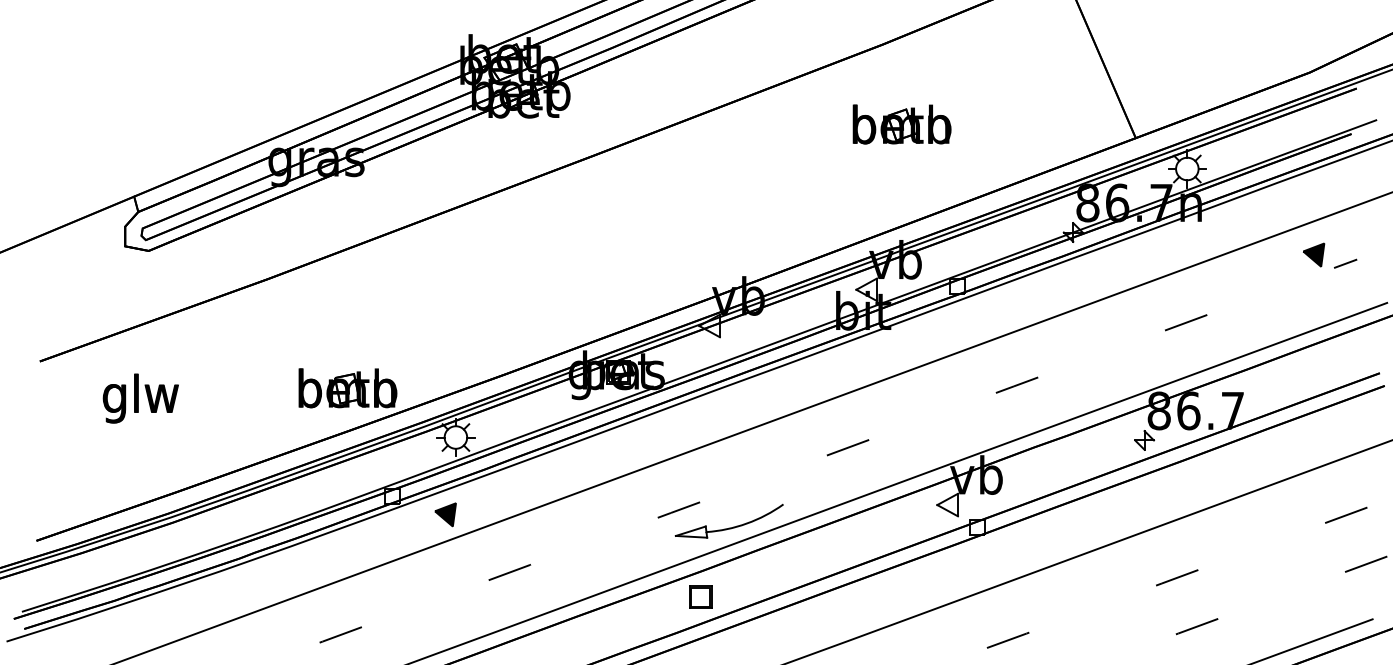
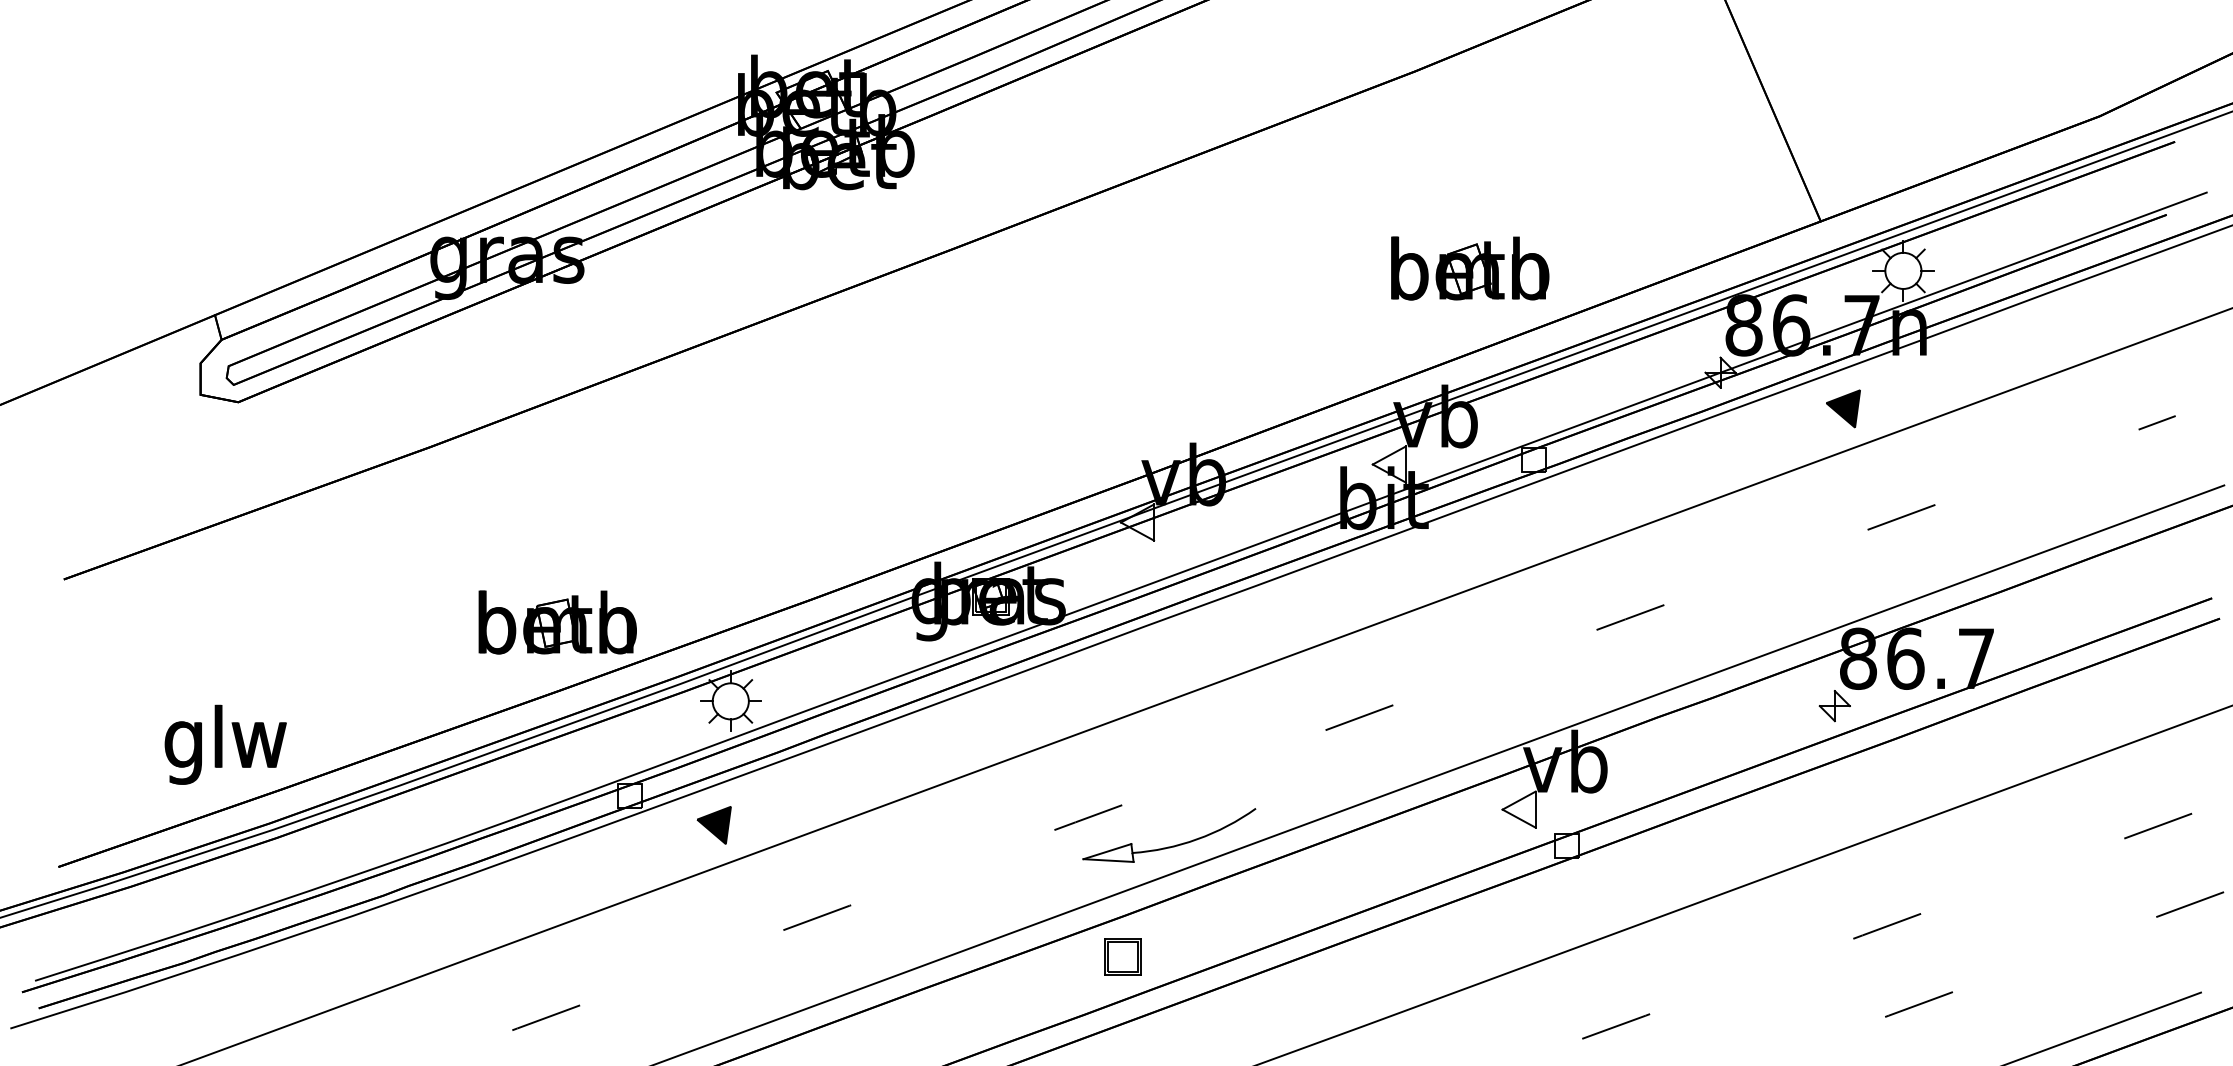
part: (901, 124) -> (1469, 268), moved
part: (1314, 254) -> (1844, 407), moved
text: (140, 398) -> (225, 744), moved

